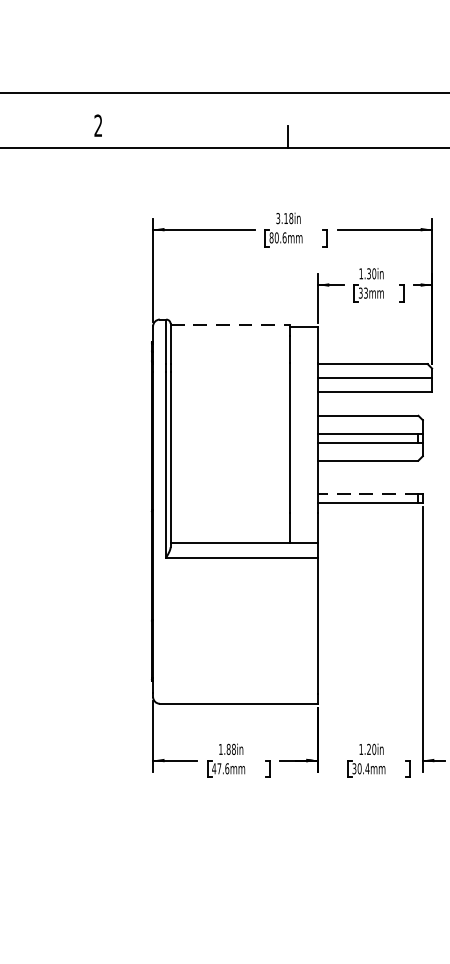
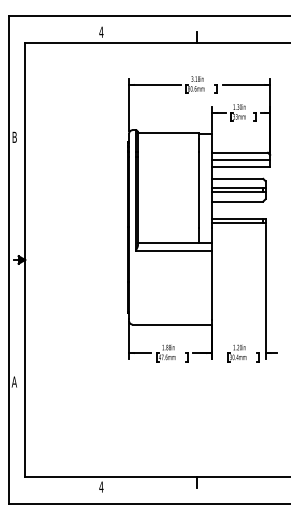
text: (98, 124) -> (101, 31), 2 -> 4
line: (231, 326) -> (168, 133), dashed -> solid
line: (367, 494) -> (237, 218), dashed -> solid

